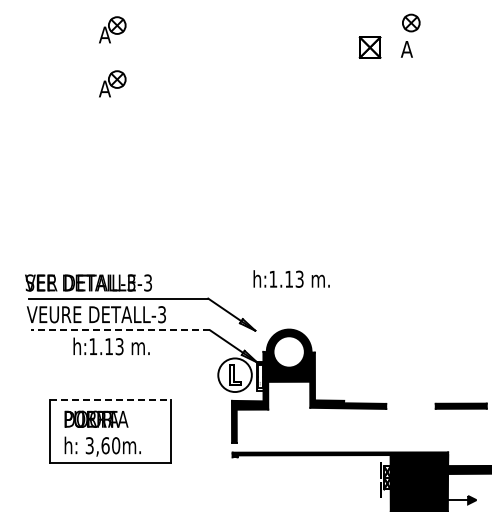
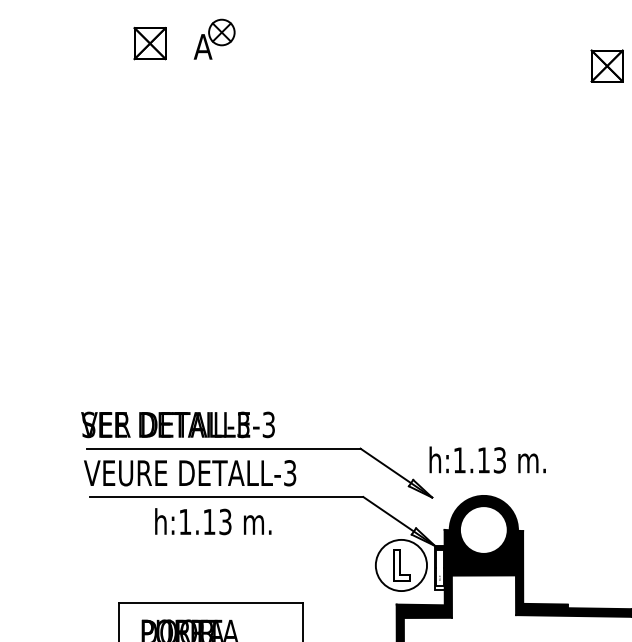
part: (69, 32) -> (149, 43), added
part: (112, 83) -> (214, 120), removed
text: (291, 278) -> (487, 459), moved
line: (120, 330) -> (226, 497), dashed -> solid
line: (110, 400) -> (211, 603), dashed -> solid

